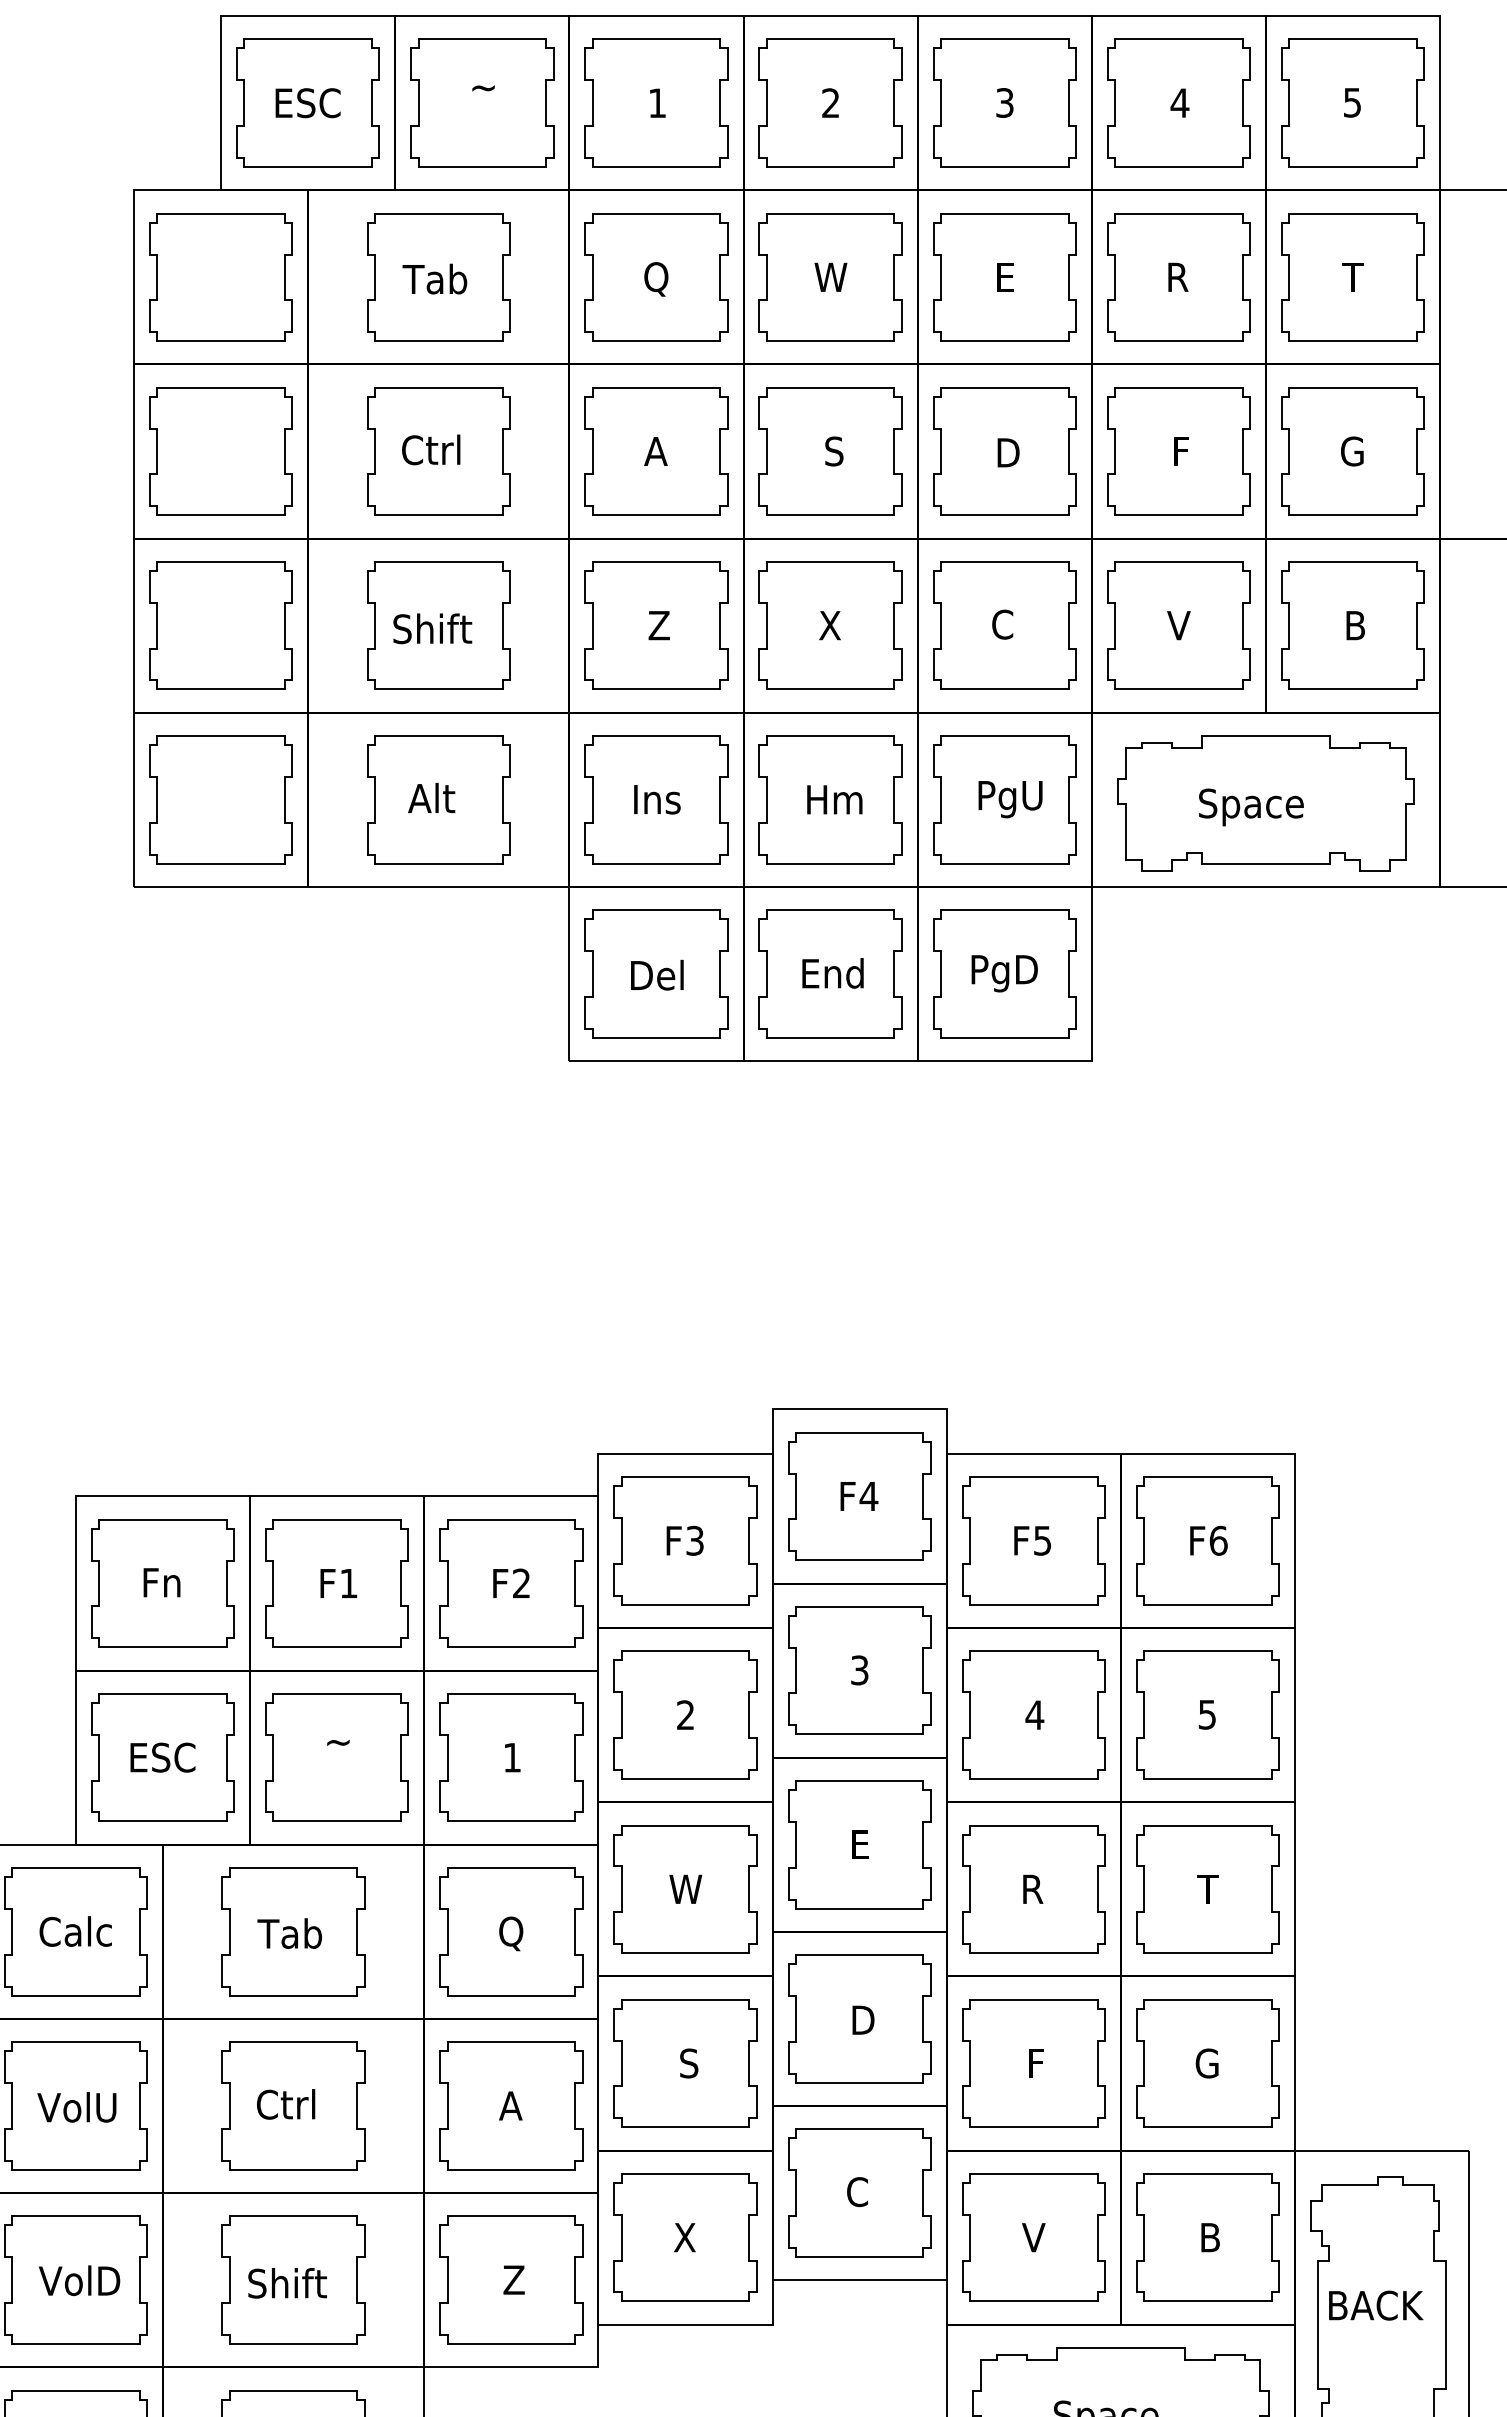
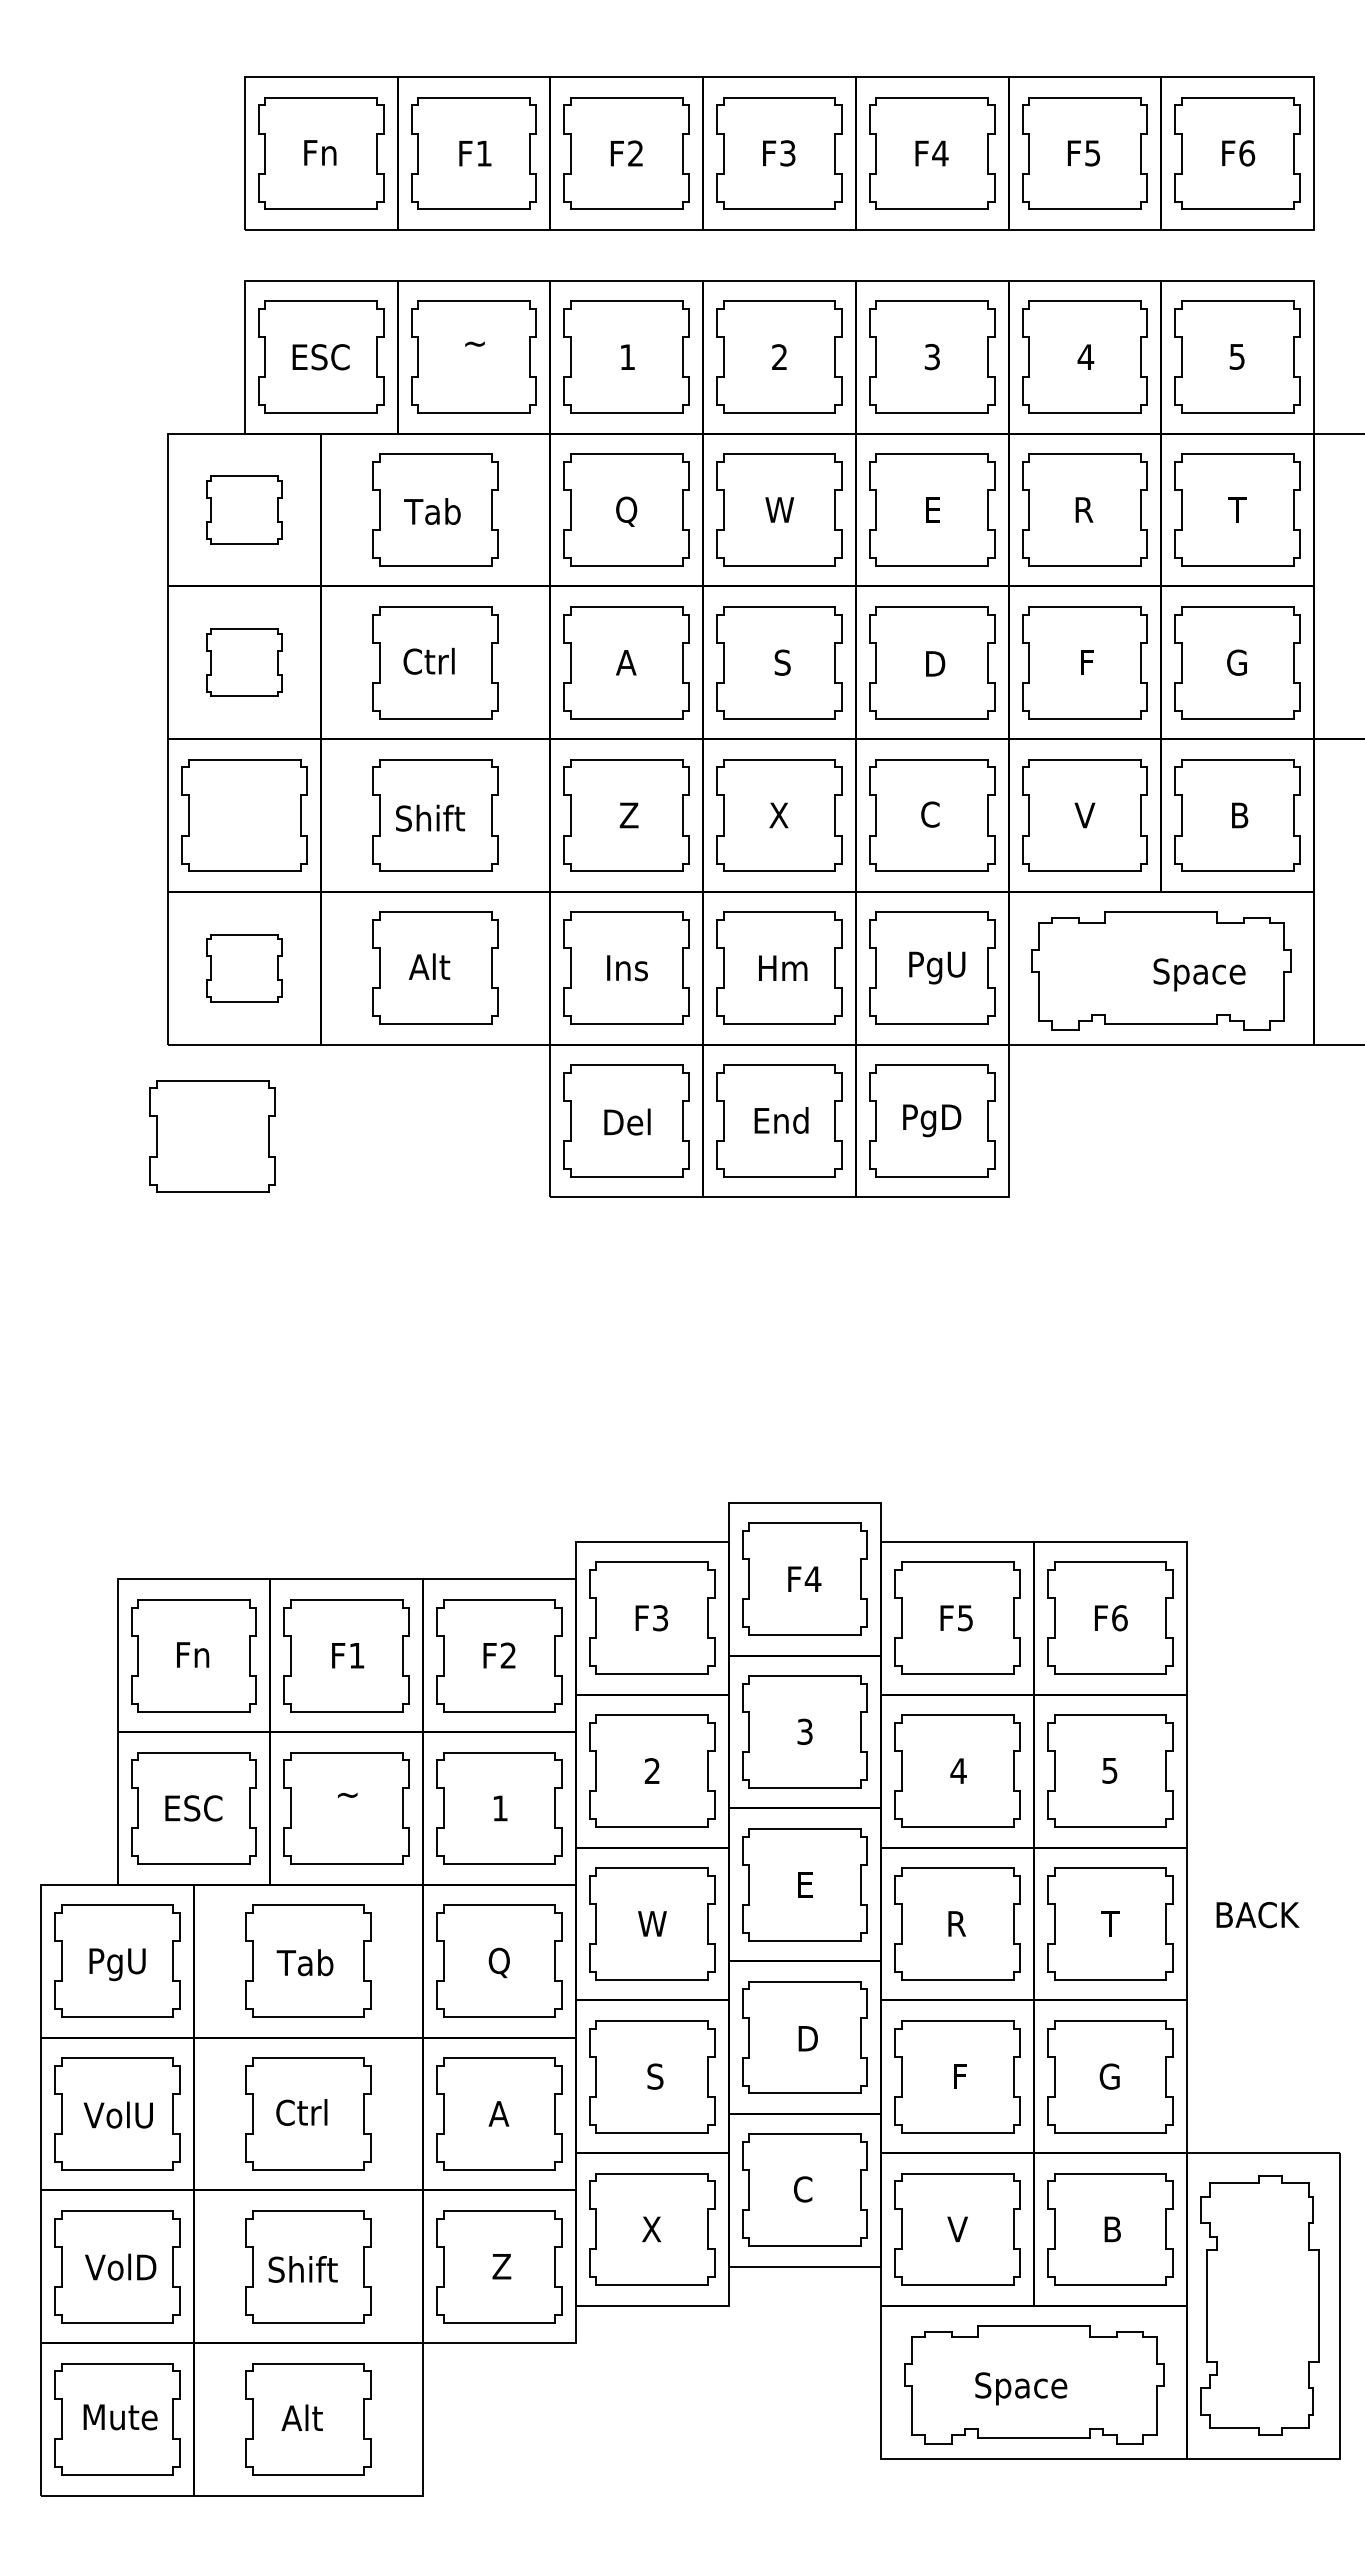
part: (220, 276) -> (244, 509), size x0.6
part: (220, 451) -> (244, 662), size x0.6
part: (220, 798) -> (244, 967), size x0.6
text: (1251, 806) -> (1199, 974), moved
part: (184, 991) -> (212, 1136), added
text: (75, 1935) -> (117, 1964), Calc -> PgU
text: (1375, 2305) -> (1257, 1914), moved

